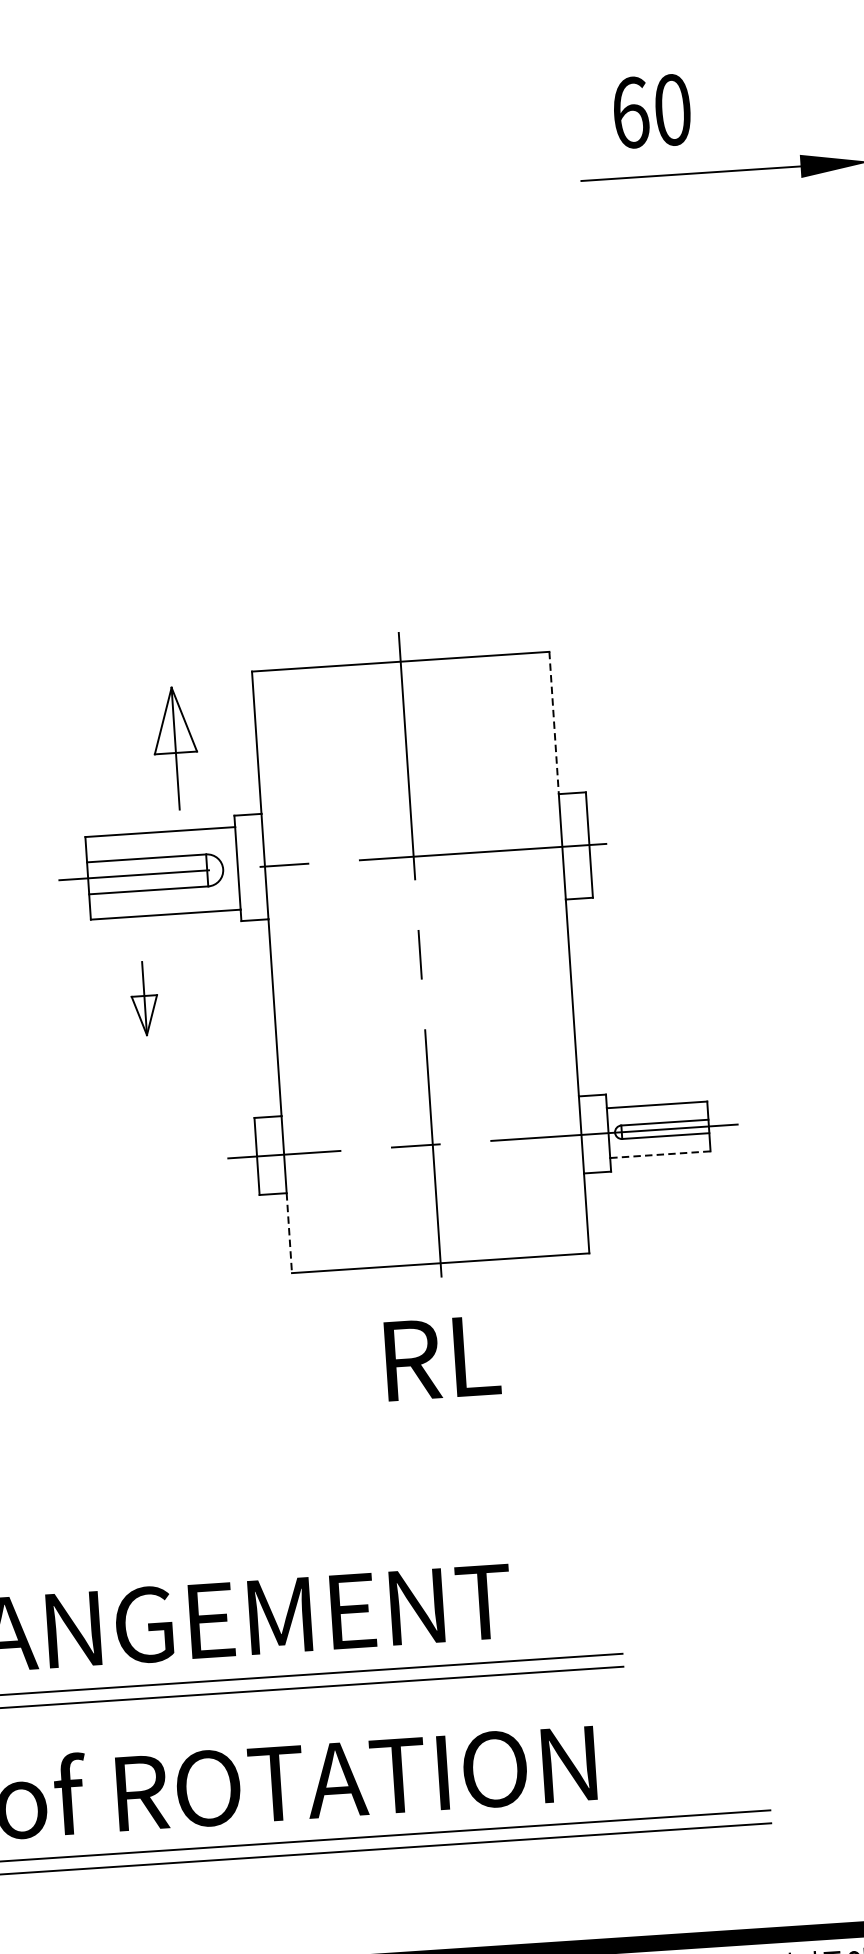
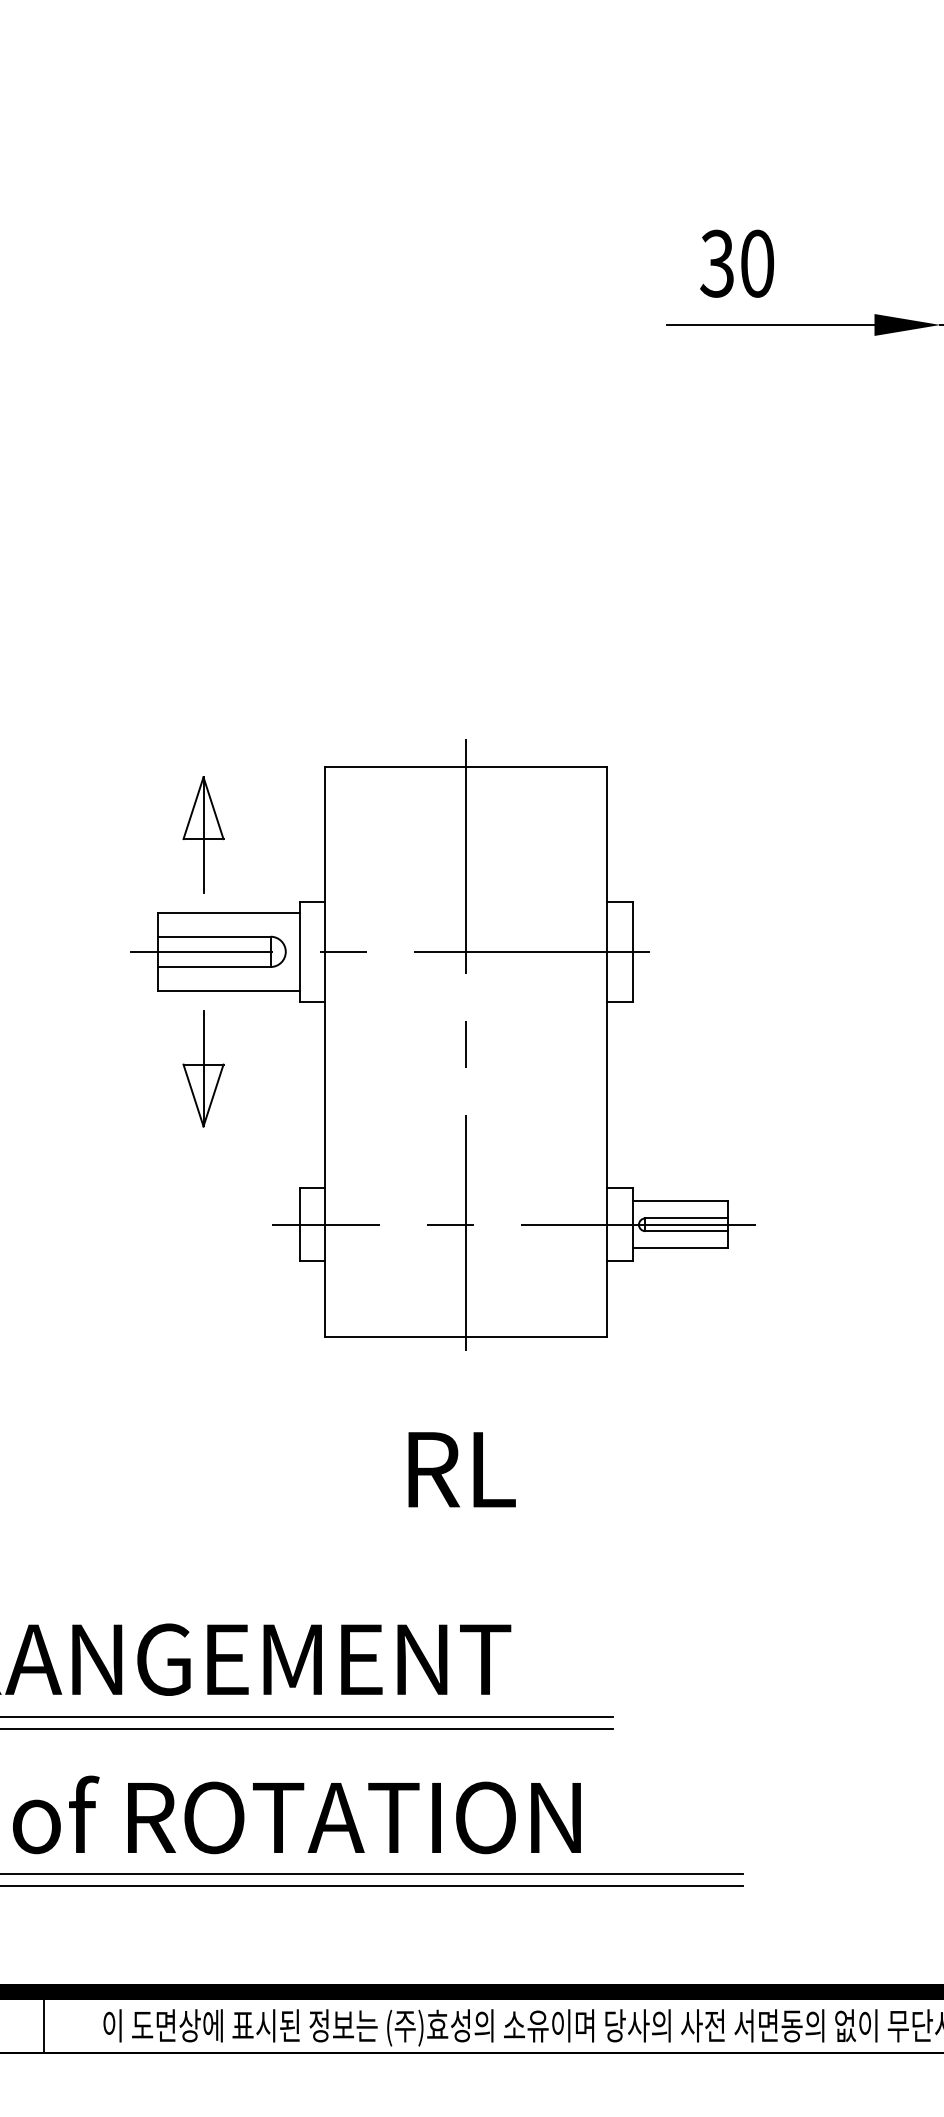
text: (630, 112) -> (717, 263), 60 -> 30
line: (554, 723) -> (607, 835), dashed -> solid
part: (175, 748) -> (203, 834), moved
part: (144, 998) -> (203, 1068), size x1.67
line: (660, 1154) -> (680, 1248), dashed -> solid
line: (289, 1233) -> (325, 1299), dashed -> solid
text: (441, 1358) -> (461, 1469), moved

